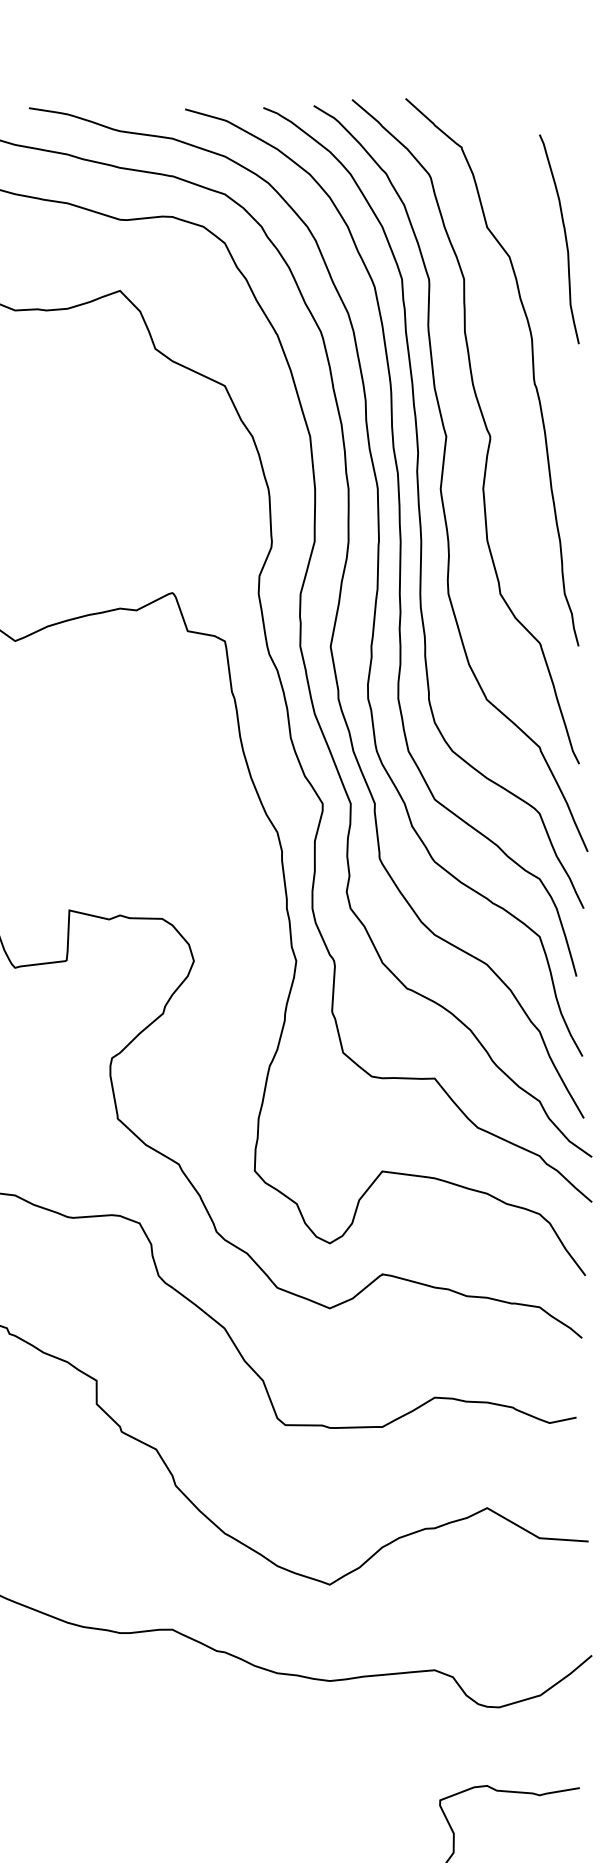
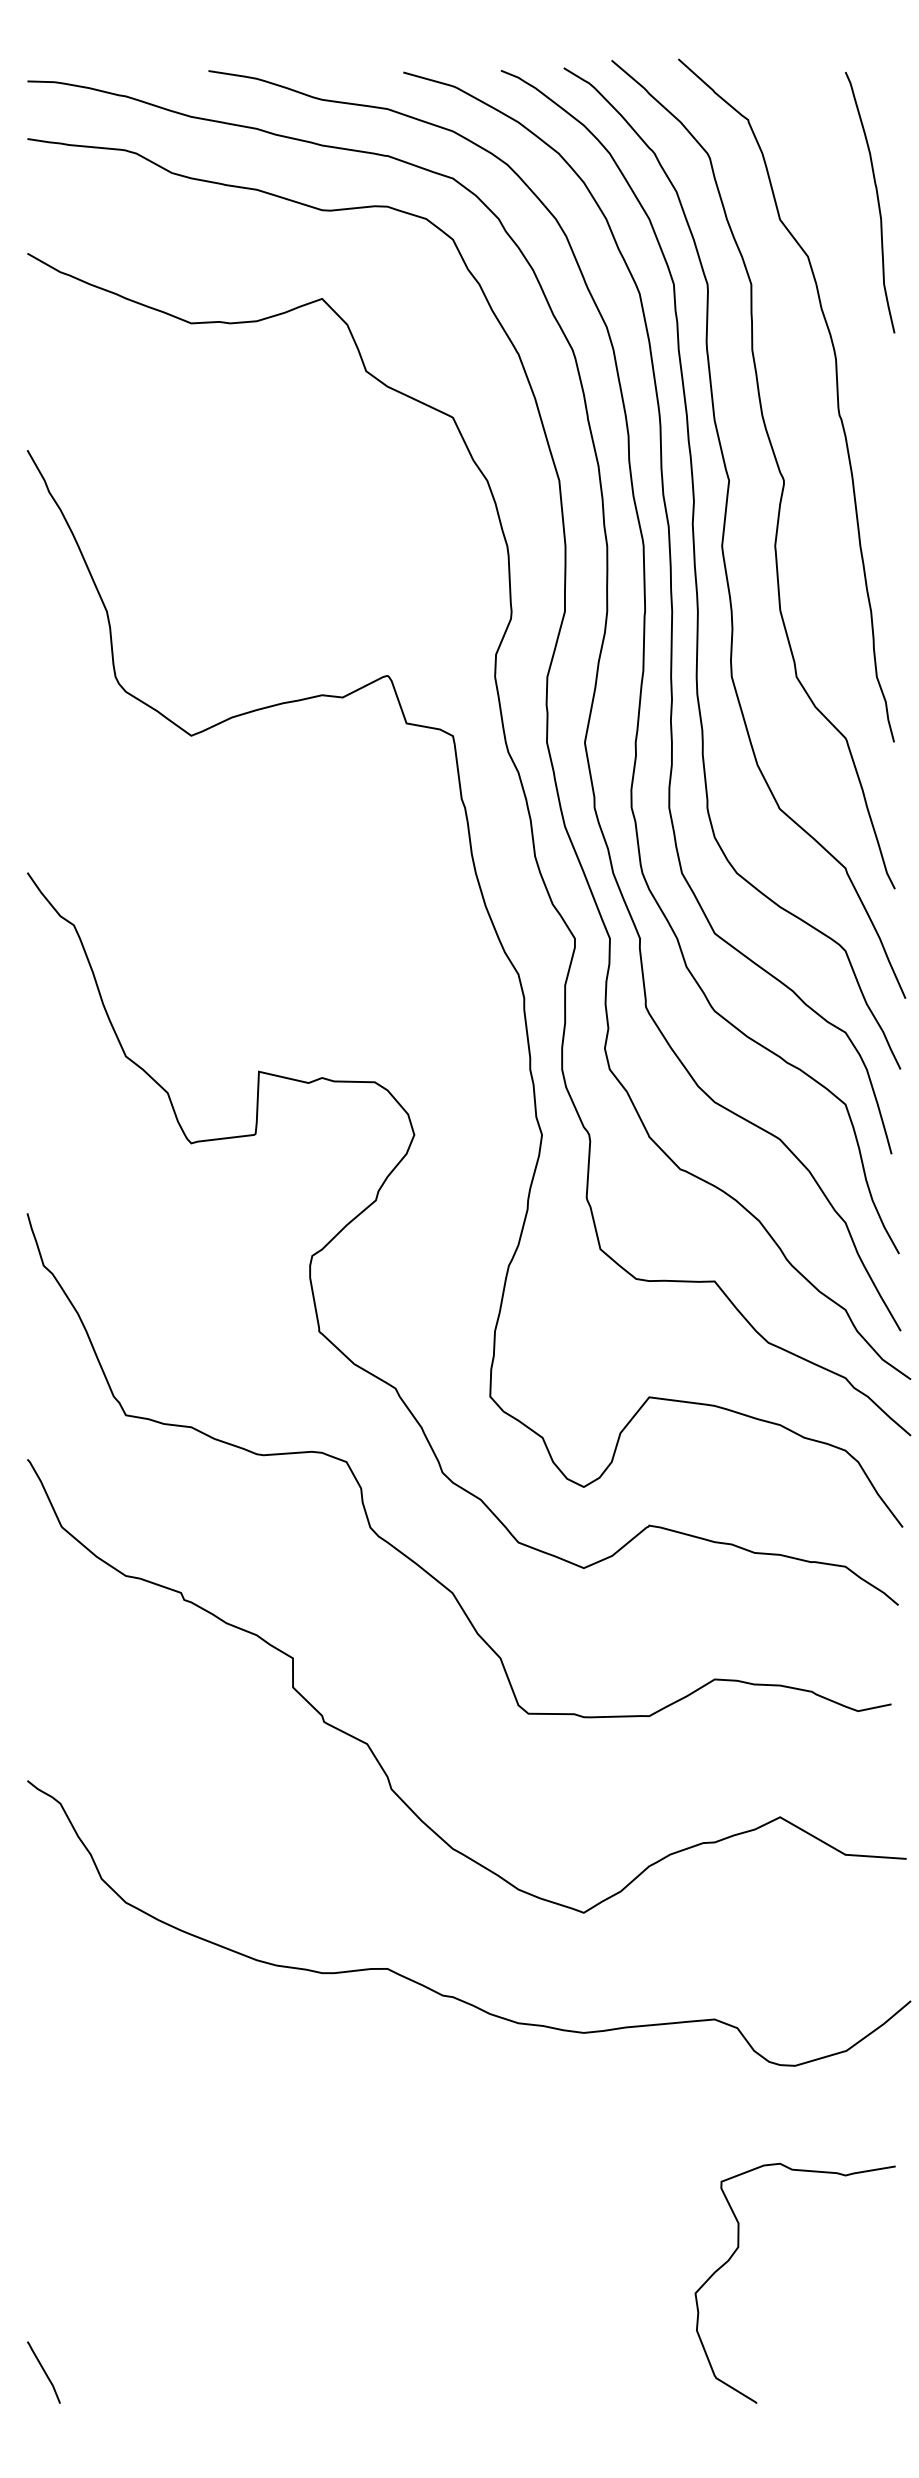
curve: (565, 239) -> (877, 202), moved

